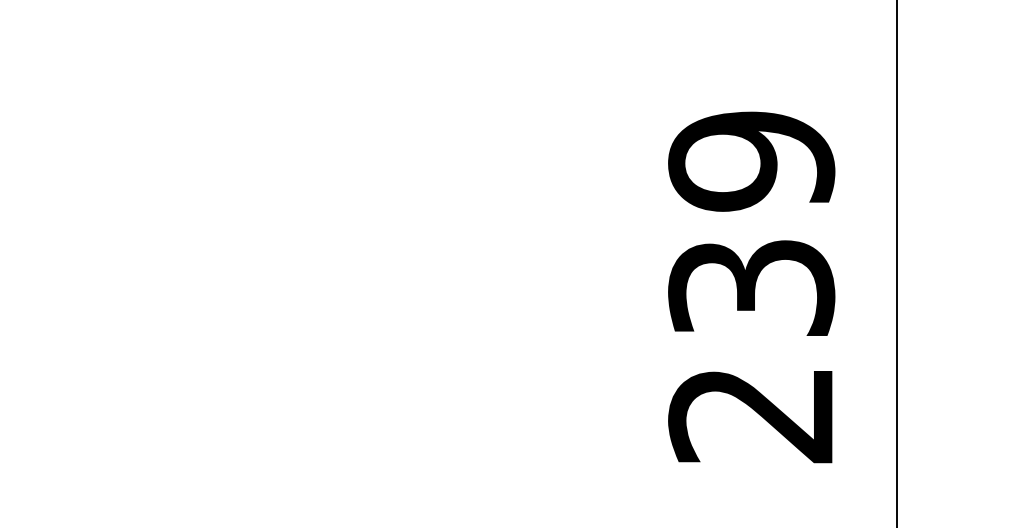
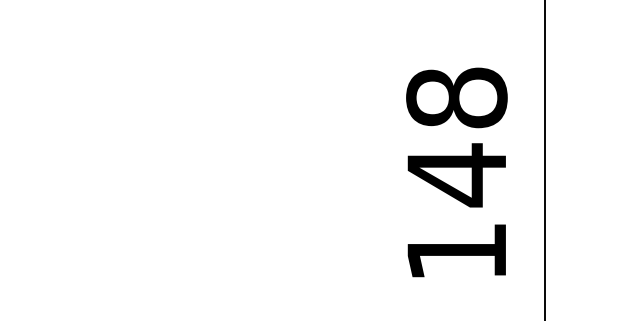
text: (751, 287) -> (456, 174), 239 -> 148

